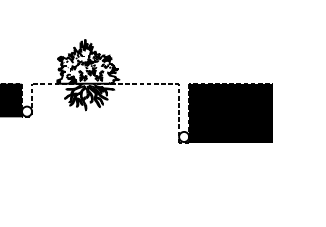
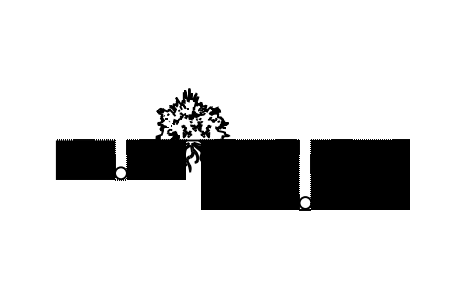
fill: (57, 99) -> (156, 159), added
fill: (136, 112) -> (249, 174), added

